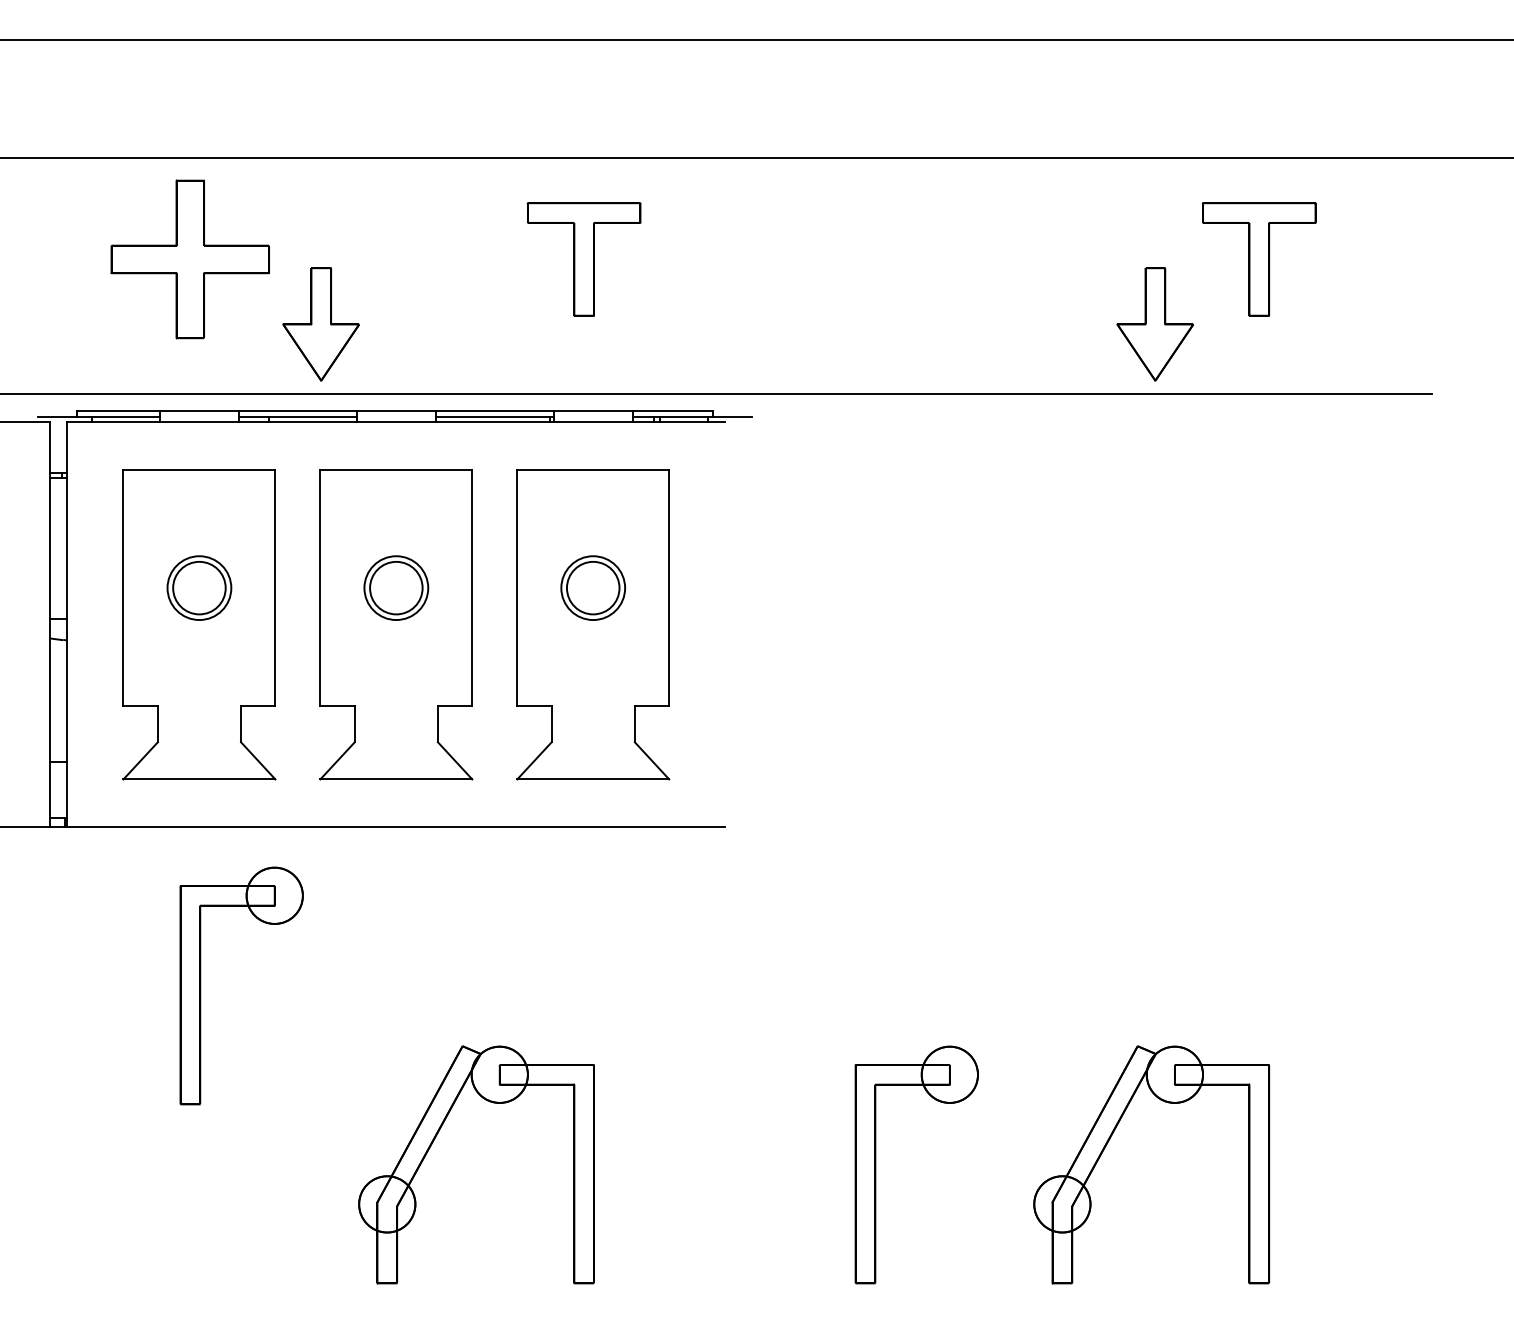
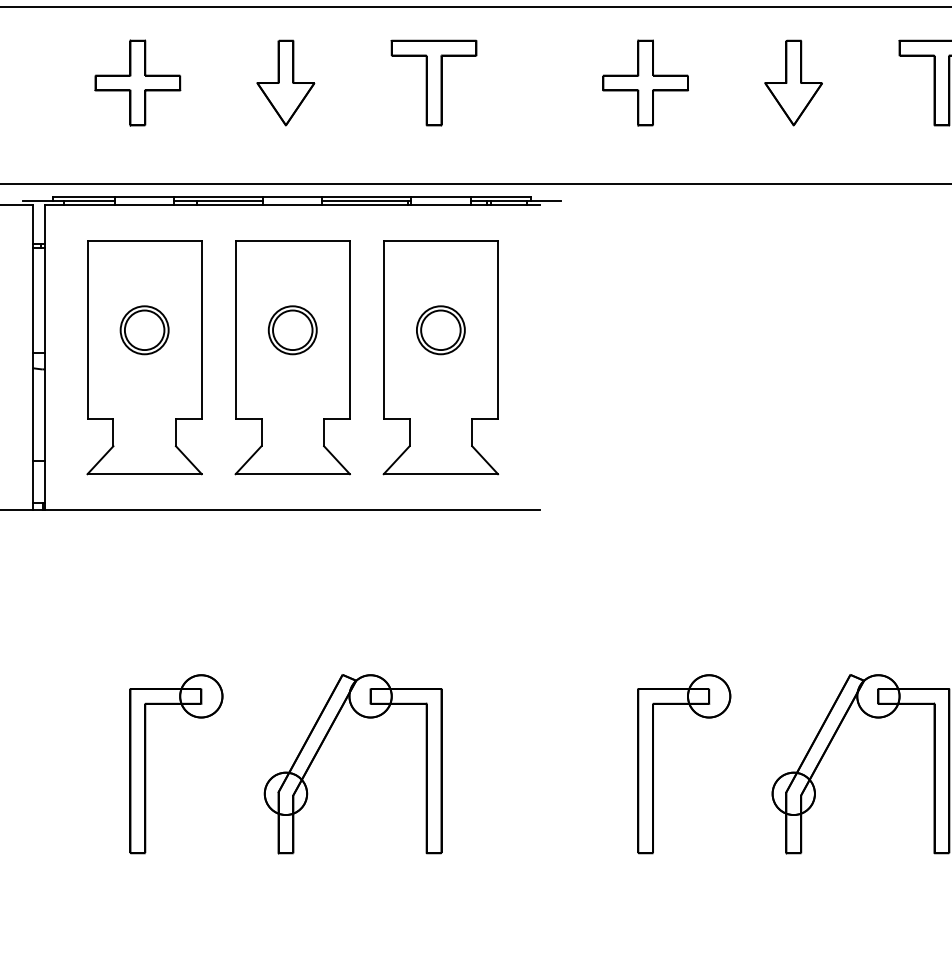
part: (190, 259) -> (137, 83), size x0.71
part: (865, 259) -> (645, 83), added
part: (320, 324) -> (285, 83), moved
part: (1154, 324) -> (793, 83), moved
part: (201, 985) -> (146, 763), moved

